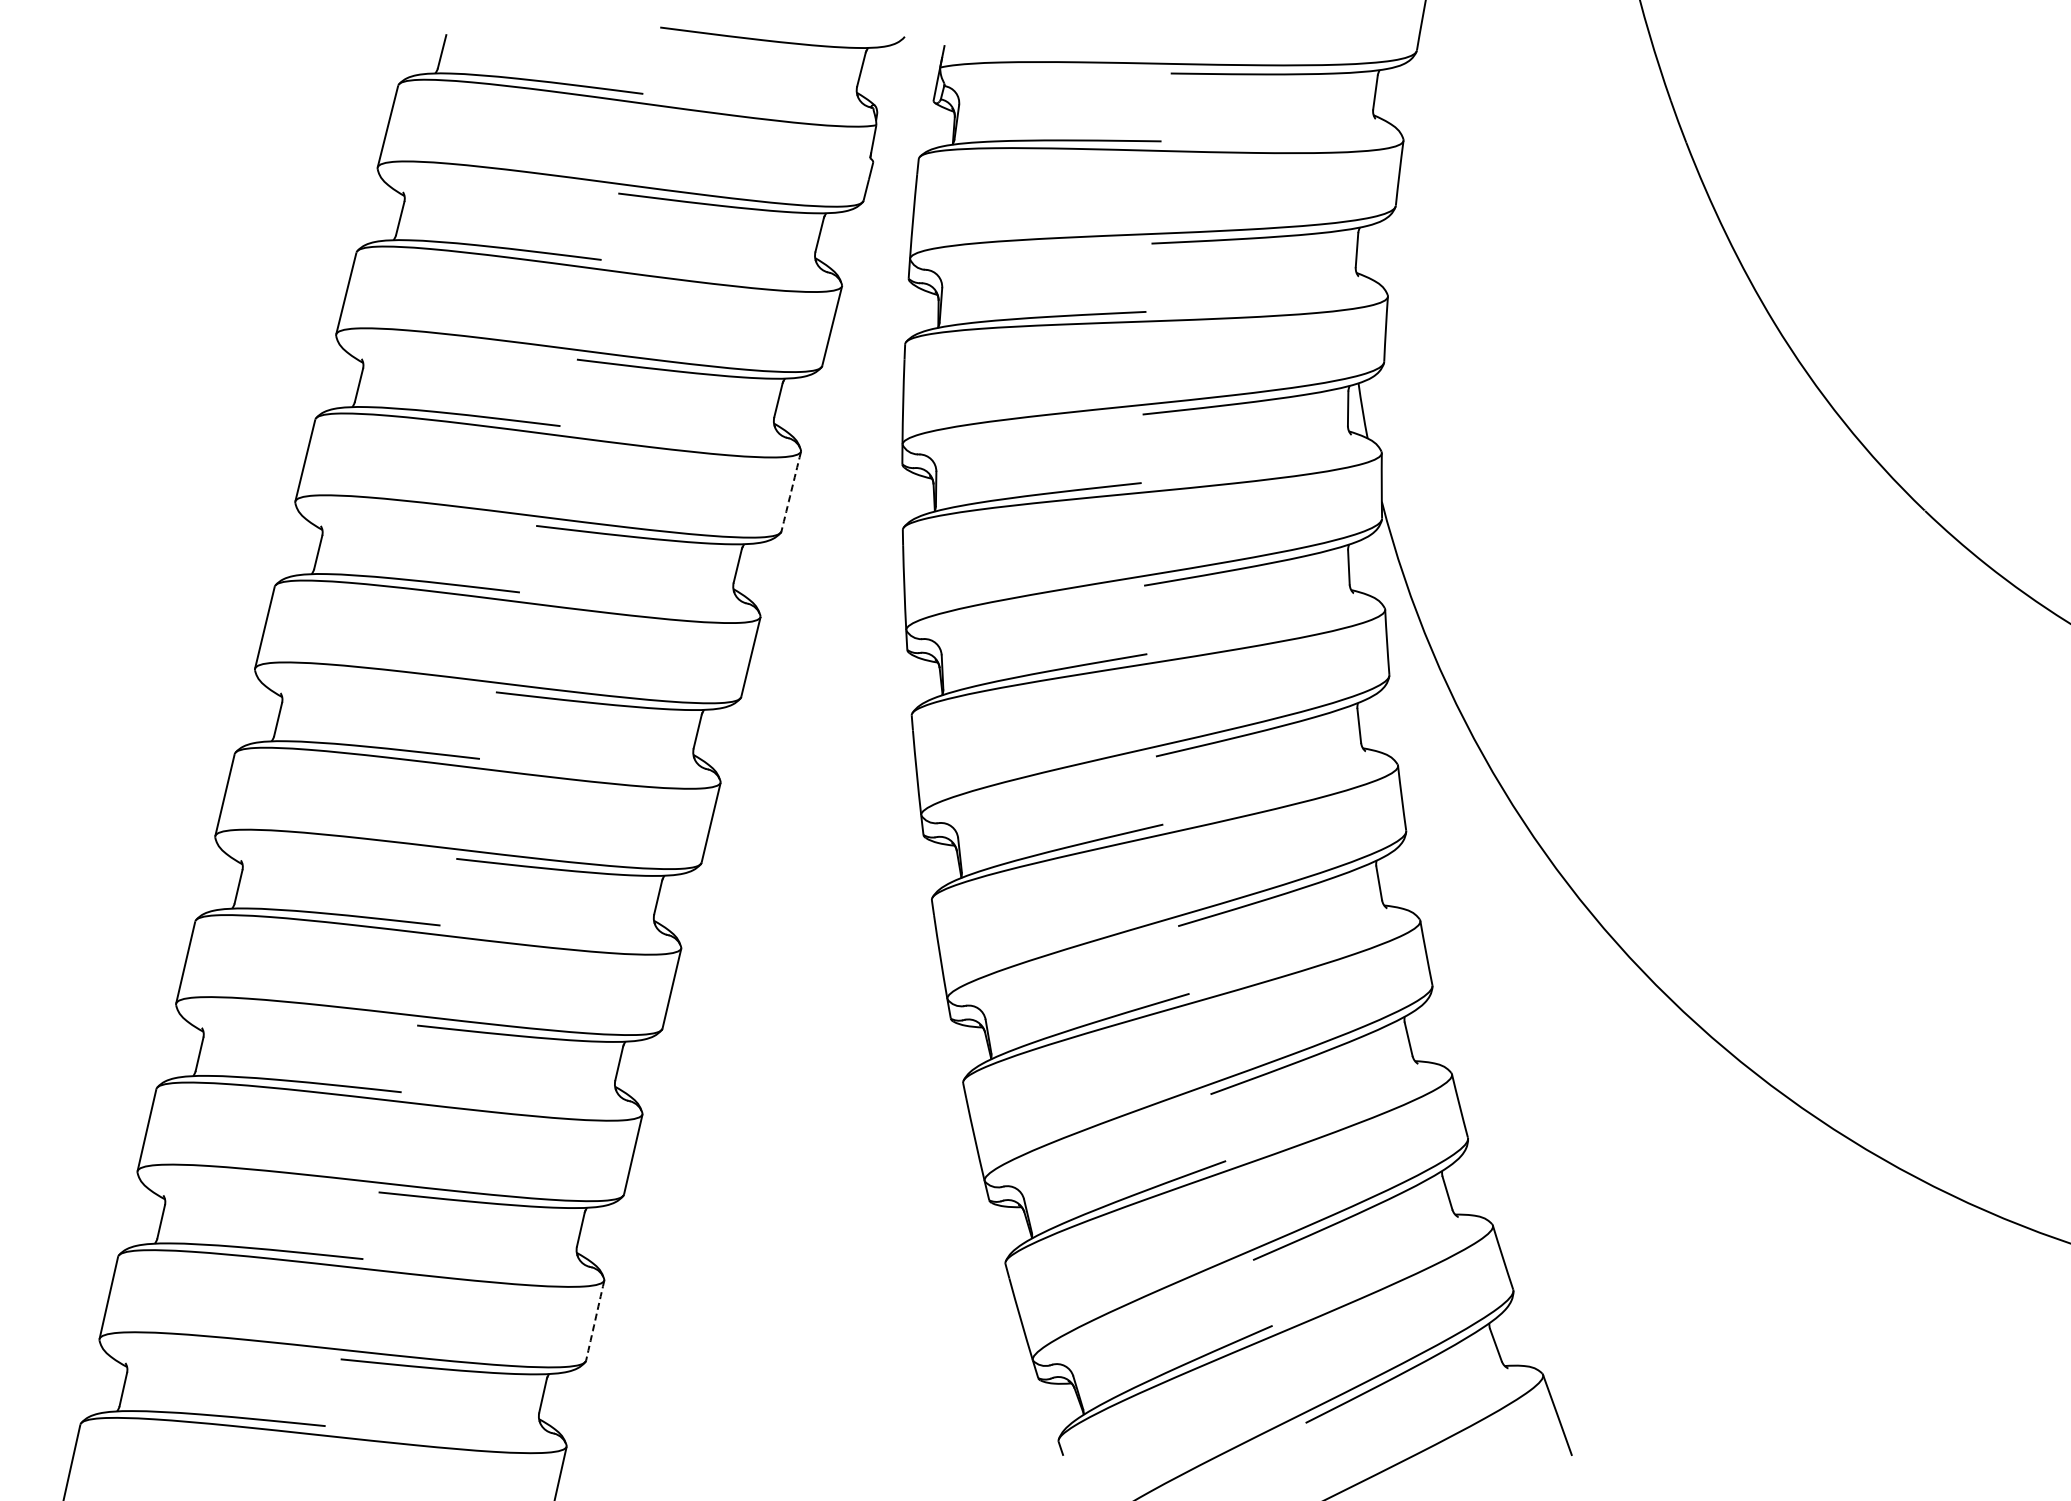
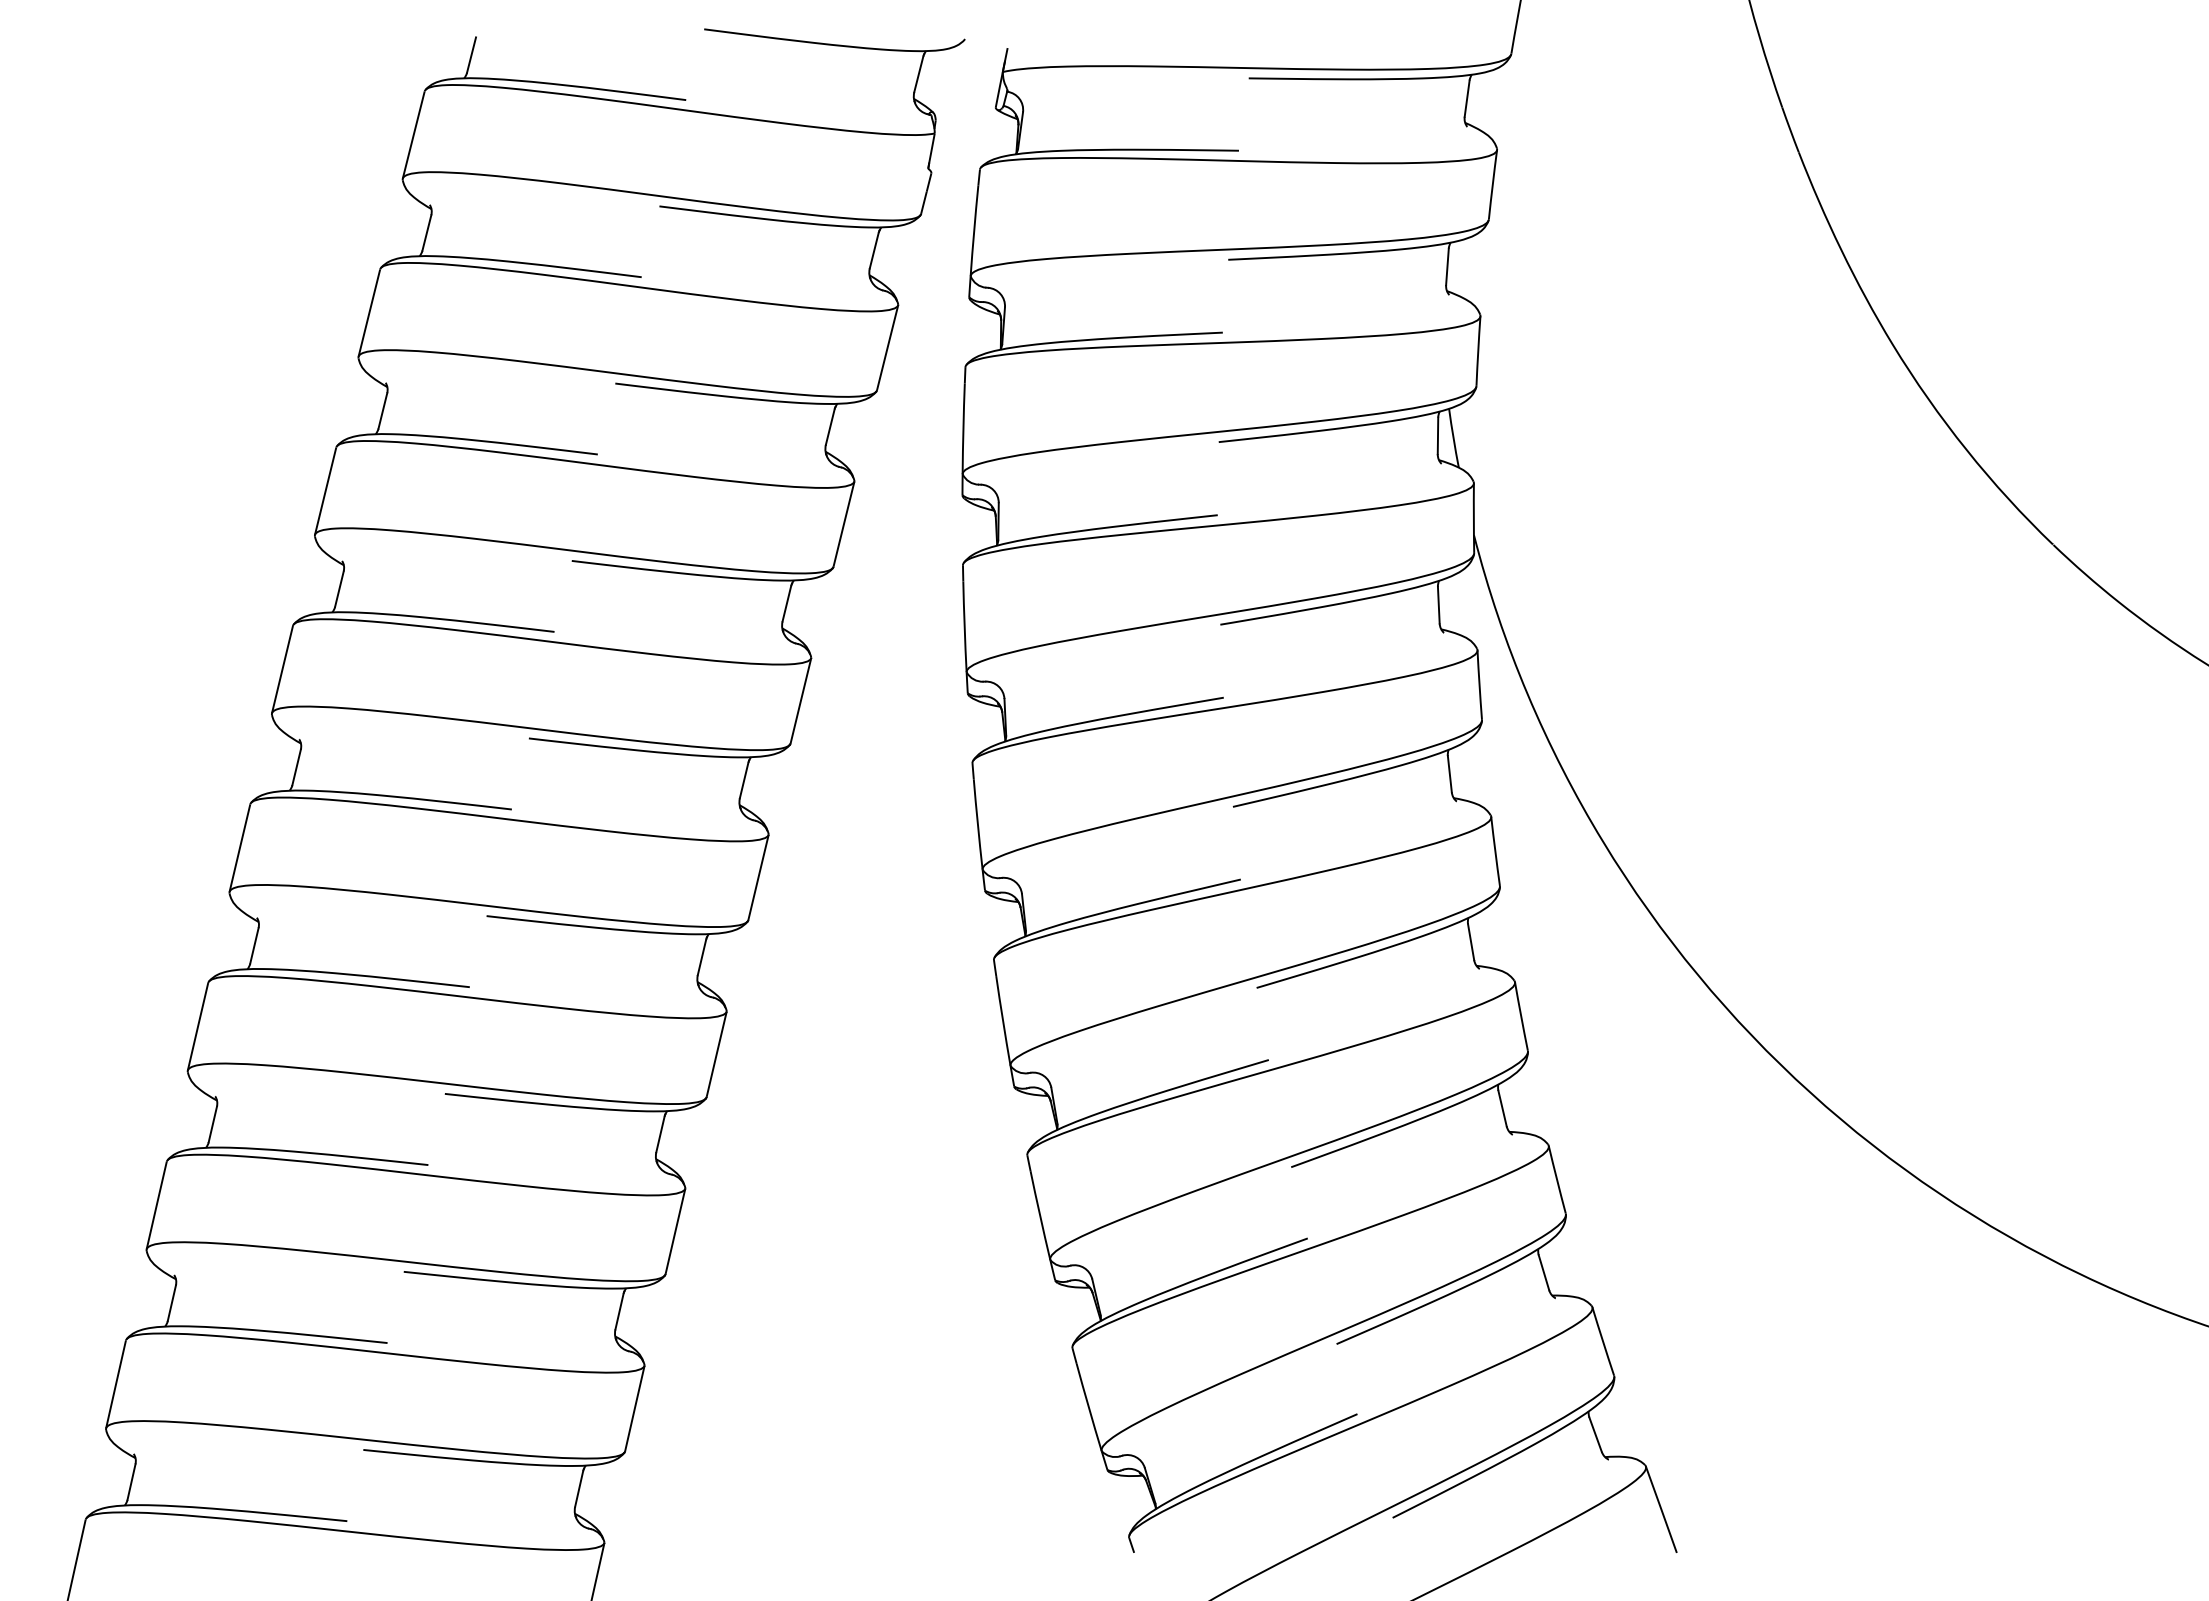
arc: (791, 491) -> (844, 524), dashed -> solid
arc: (595, 1320) -> (635, 1408), dashed -> solid

